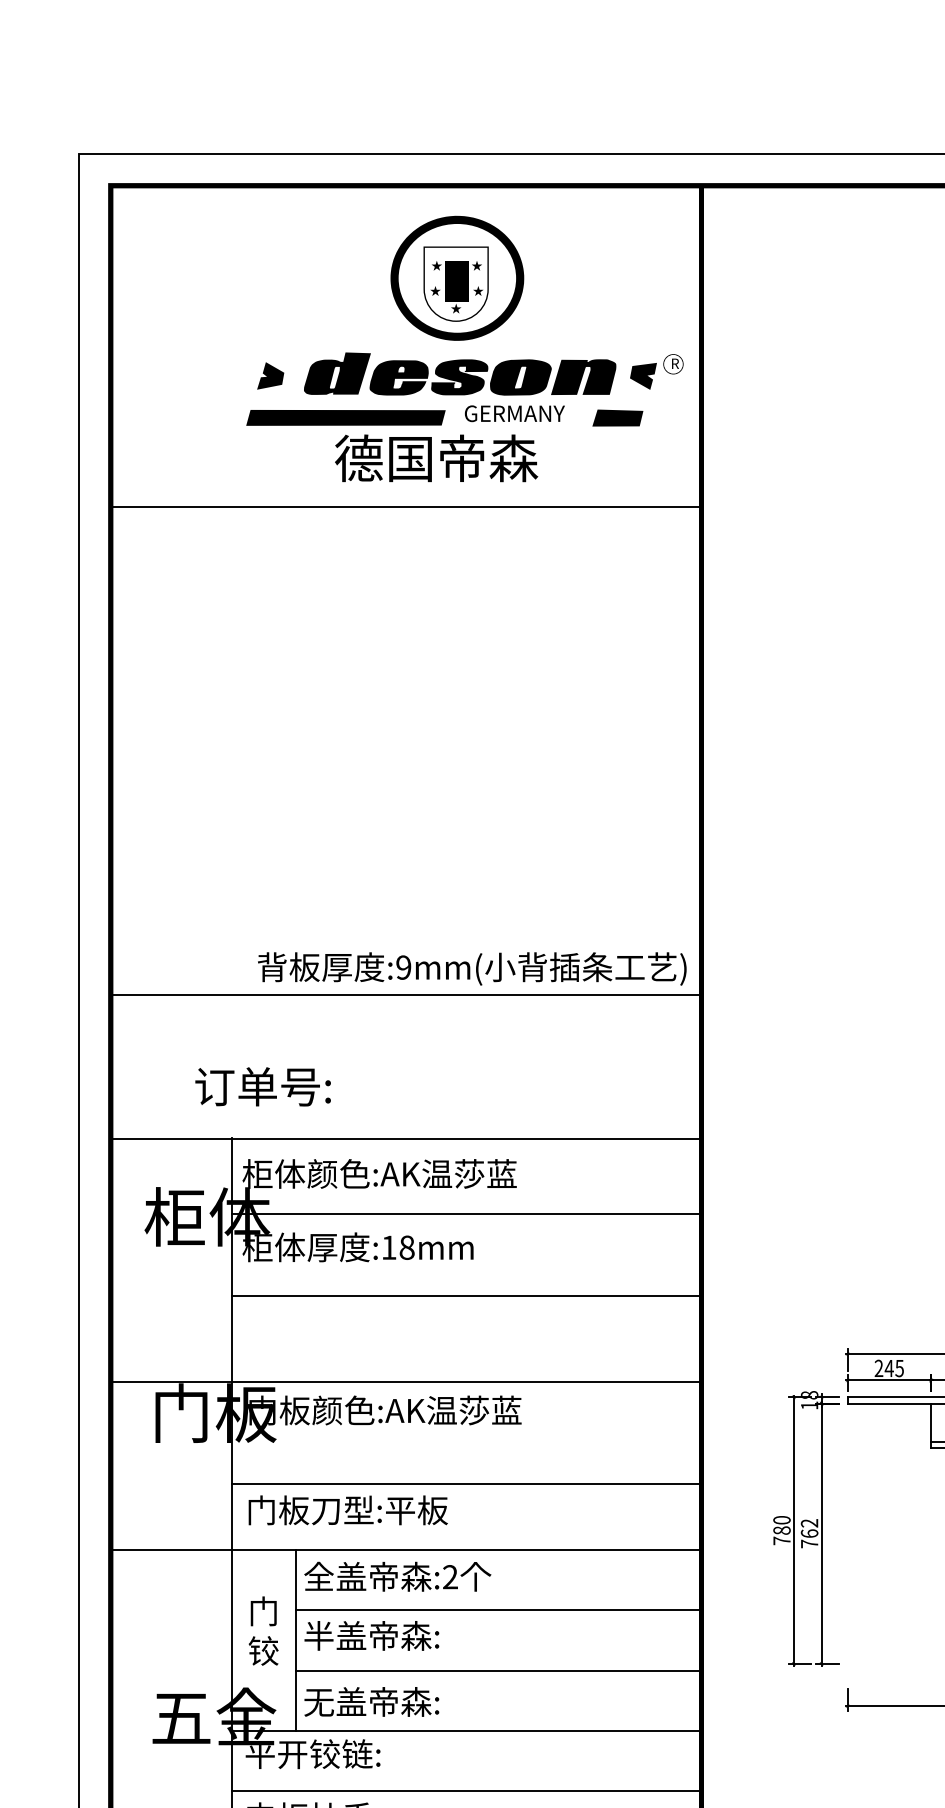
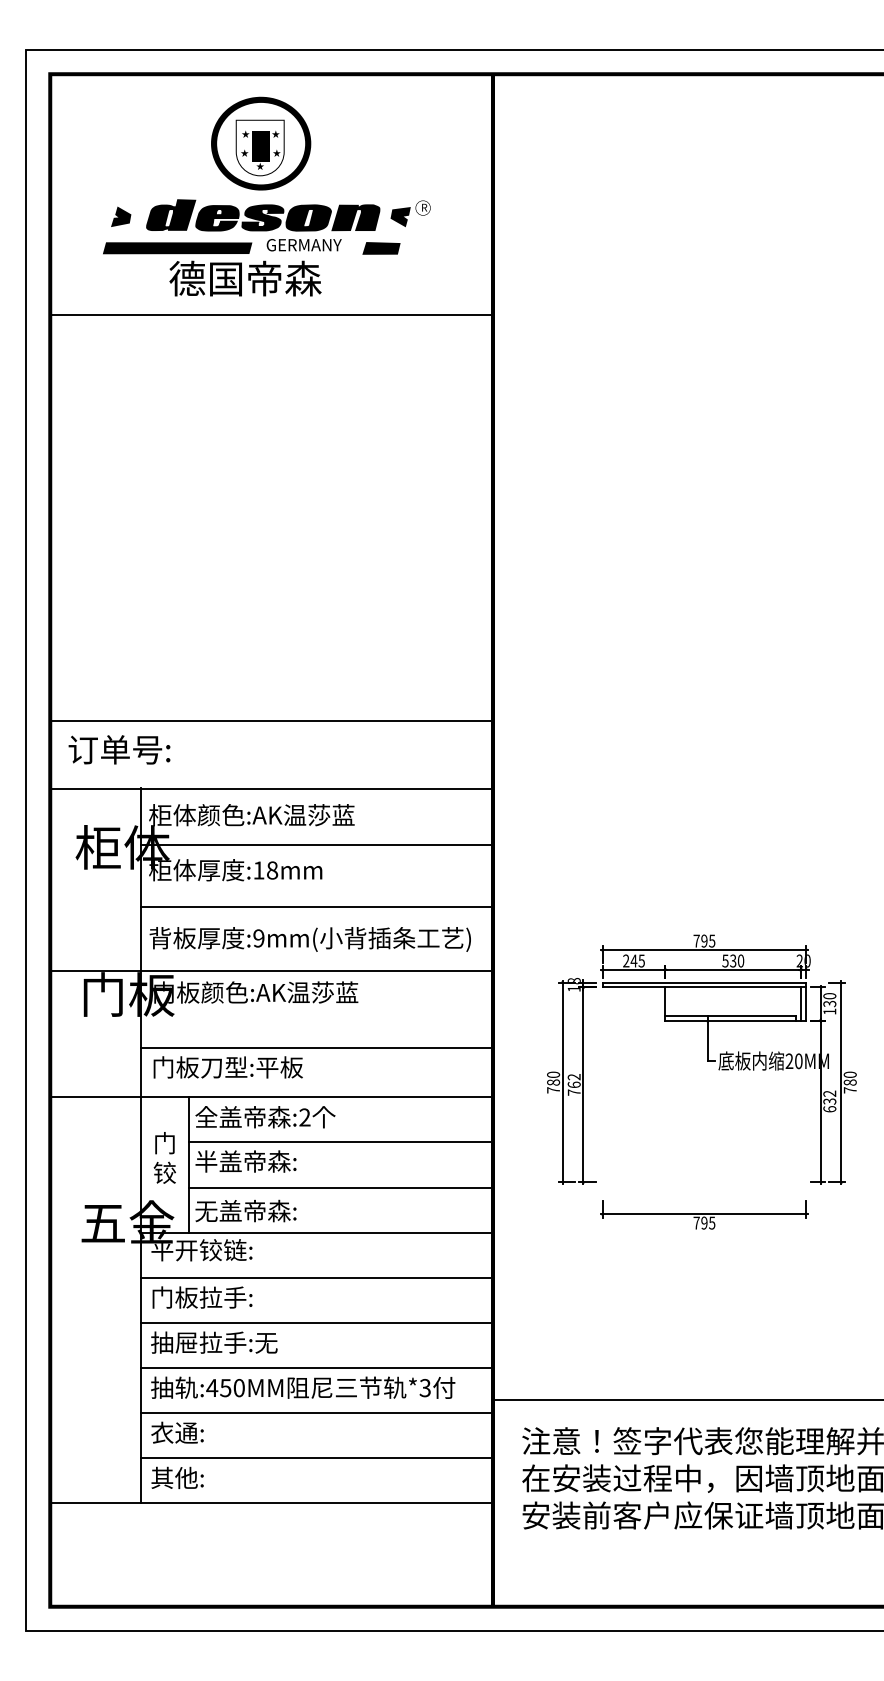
text: (464, 348) -> (266, 196), moved
text: (471, 968) -> (309, 939), moved
line: (405, 995) -> (271, 721), moved
text: (263, 1086) -> (119, 749), moved

